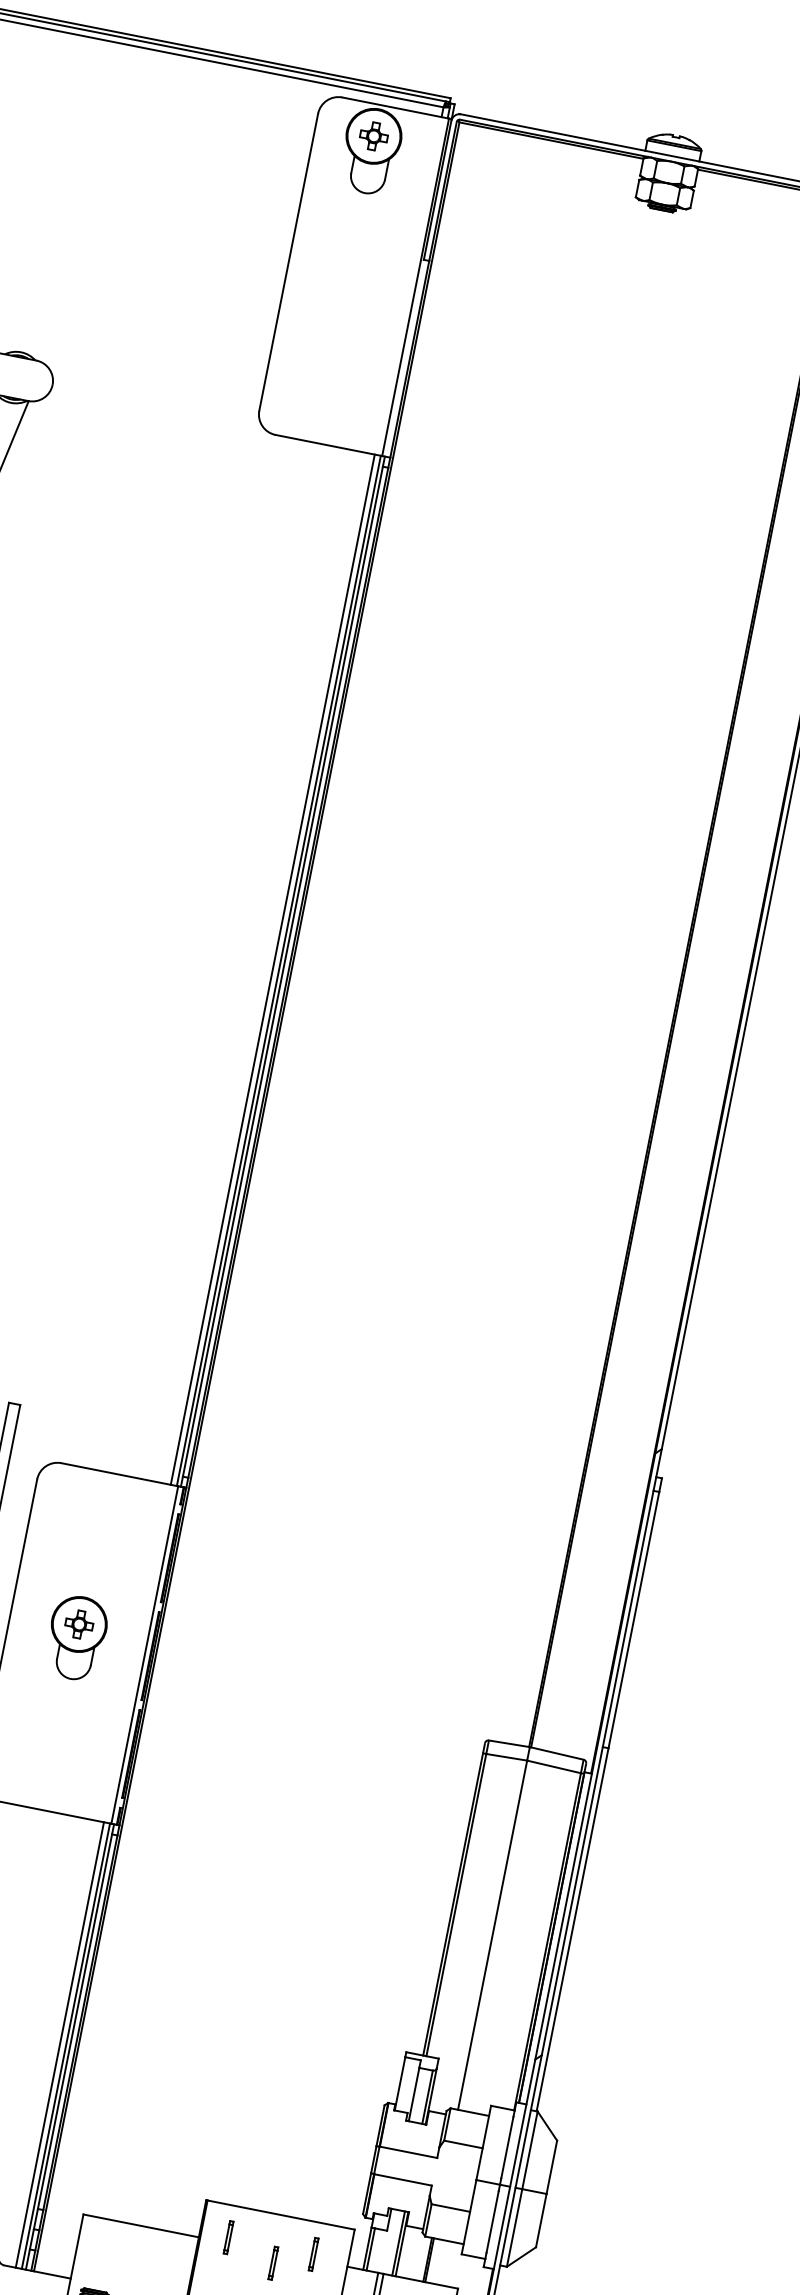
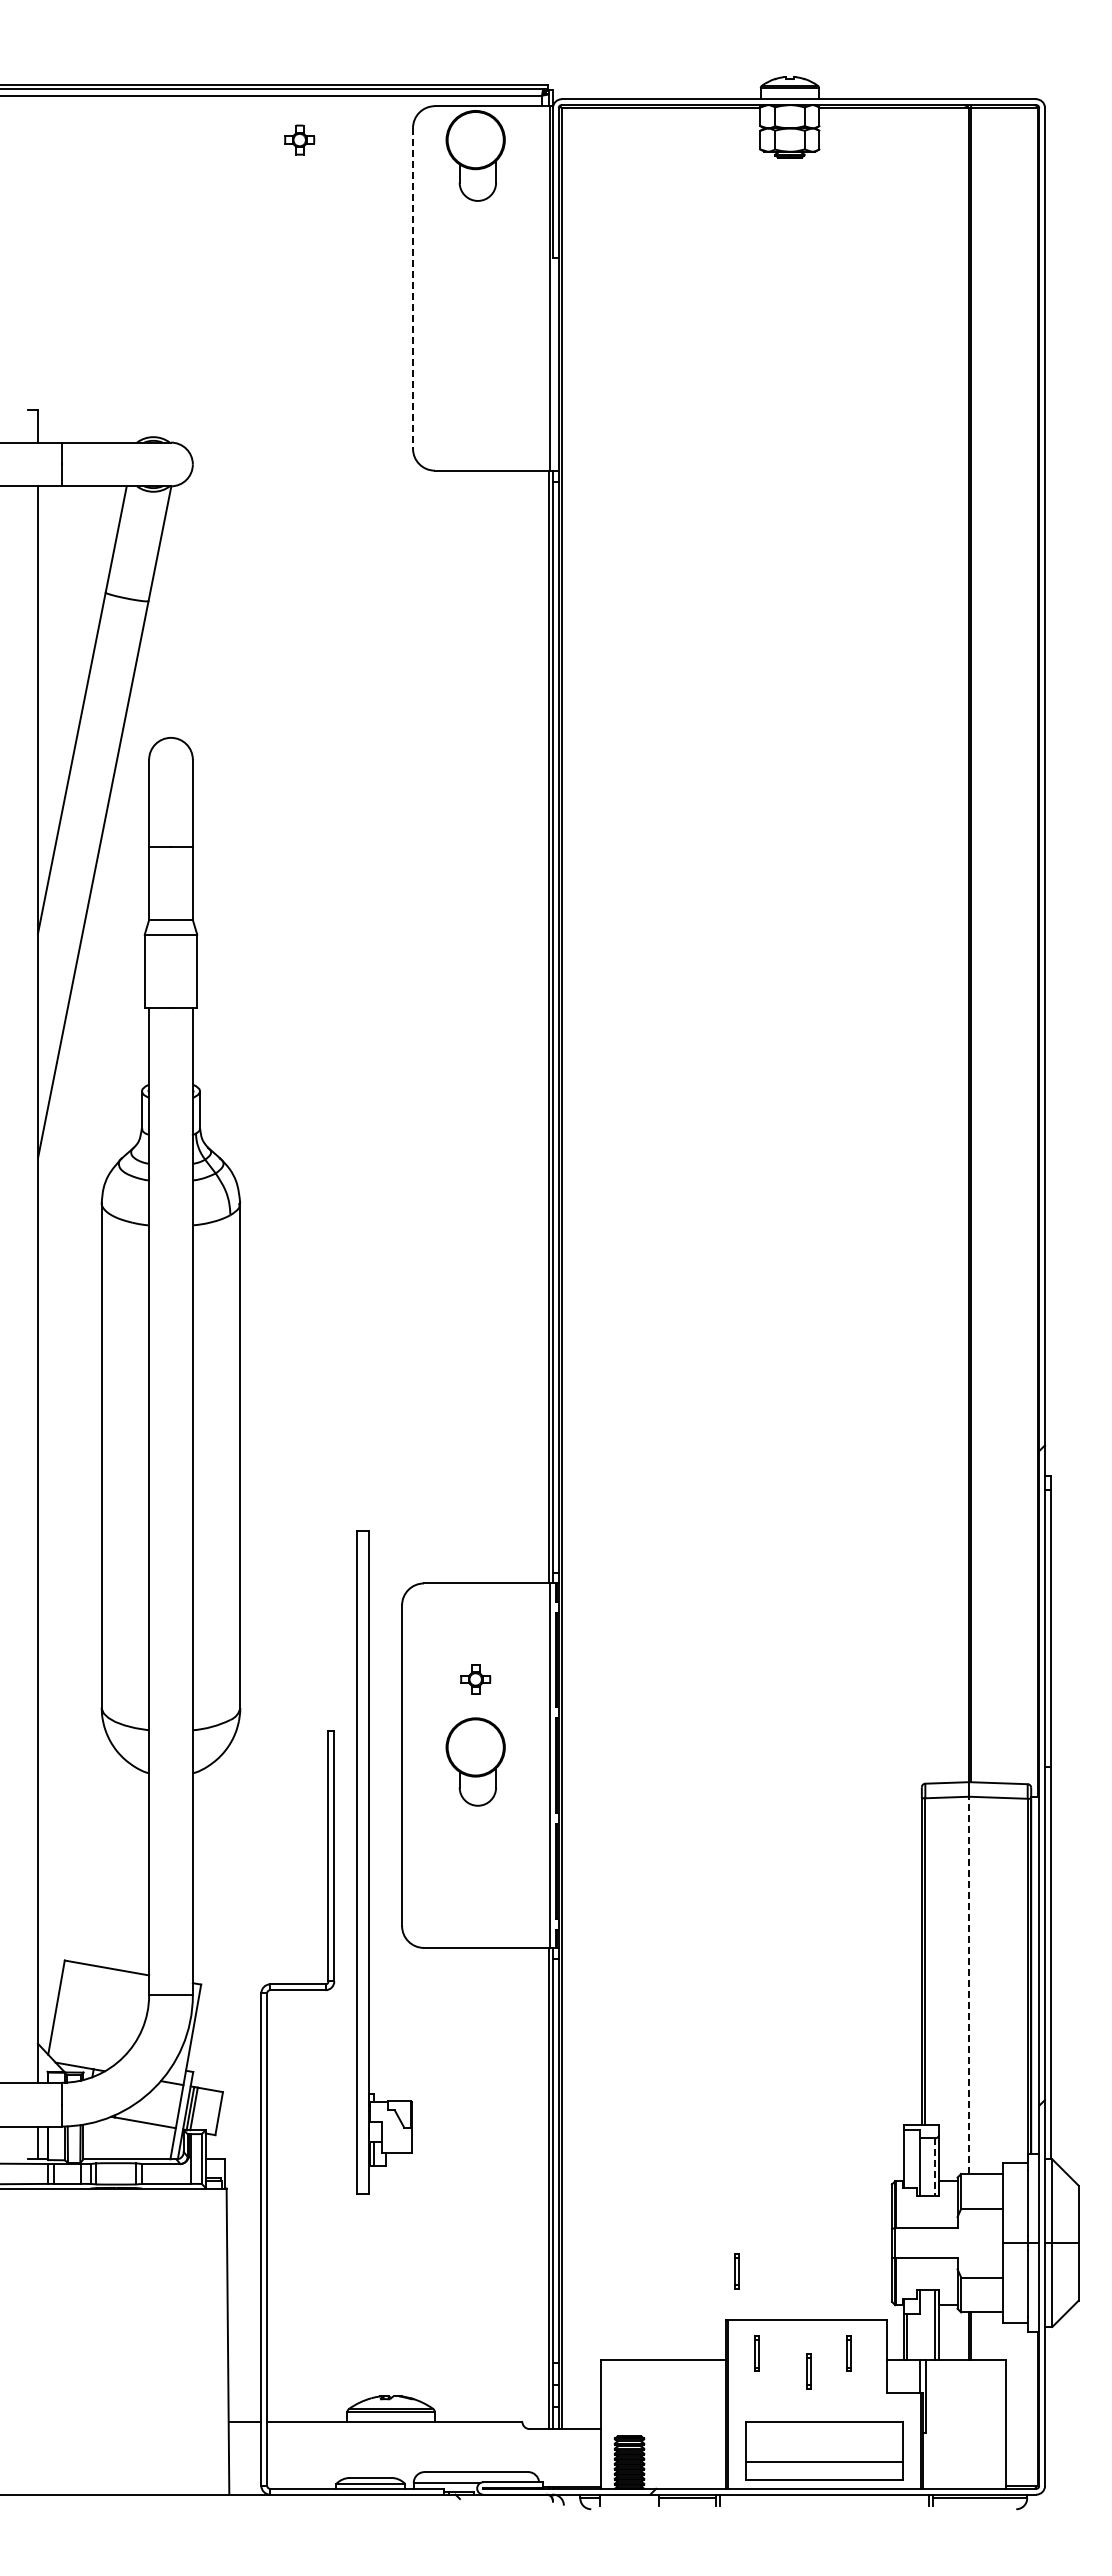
part: (373, 135) -> (299, 139), moved
line: (289, 262) -> (413, 288), solid -> dashed
line: (273, 969) -> (542, 1026), removed
part: (79, 1624) -> (475, 1679), moved
line: (492, 1935) -> (969, 1985), solid -> dashed
line: (60, 2045) -> (542, 2188), removed
line: (427, 2097) -> (934, 2167), solid -> dashed
part: (224, 2157) -> (736, 2271), added

